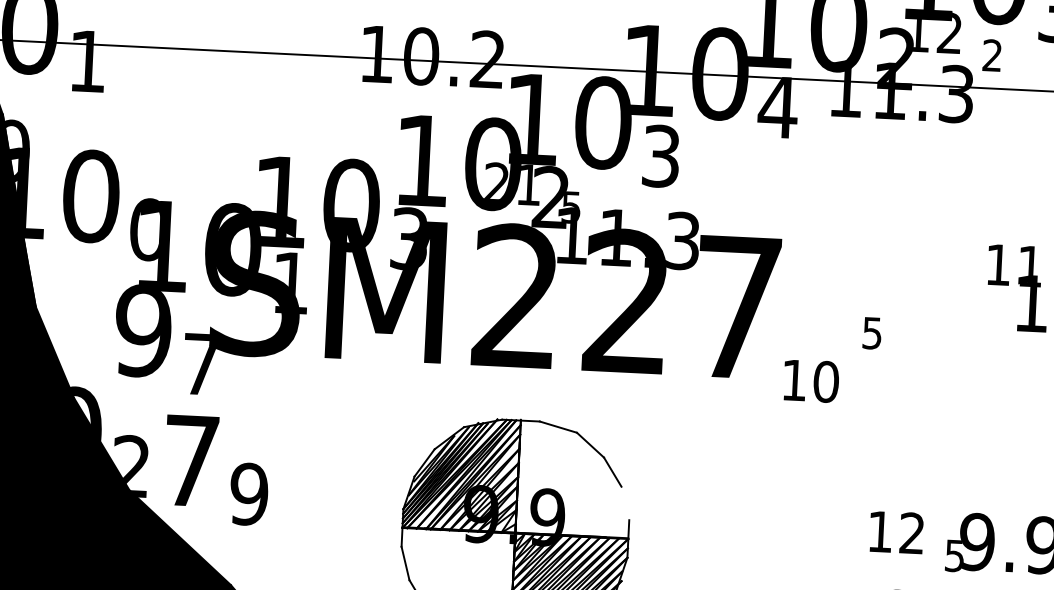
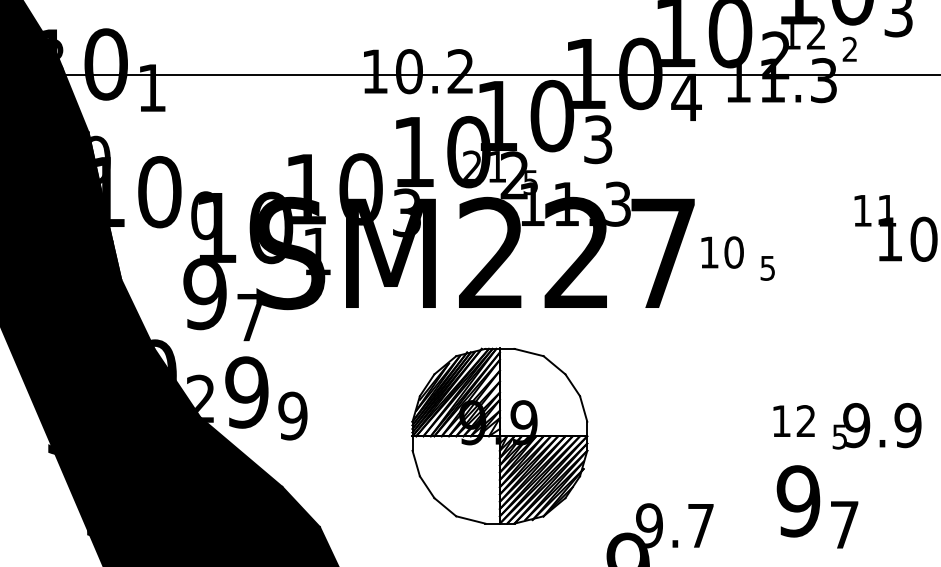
text: (811, 381) -> (722, 252), moved
text: (190, 460) -> (246, 392), 7 -> 9
line: (625, 502) -> (583, 408), added

